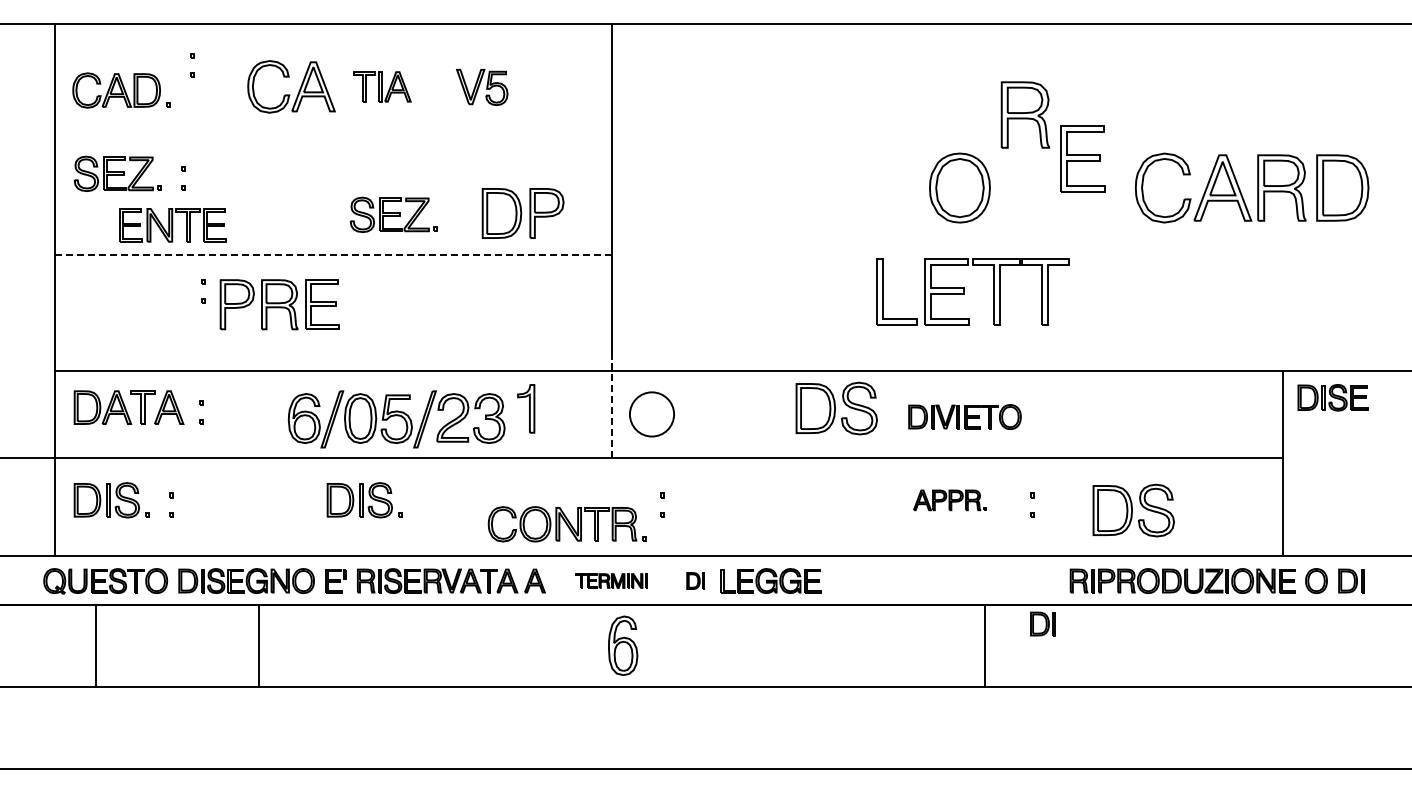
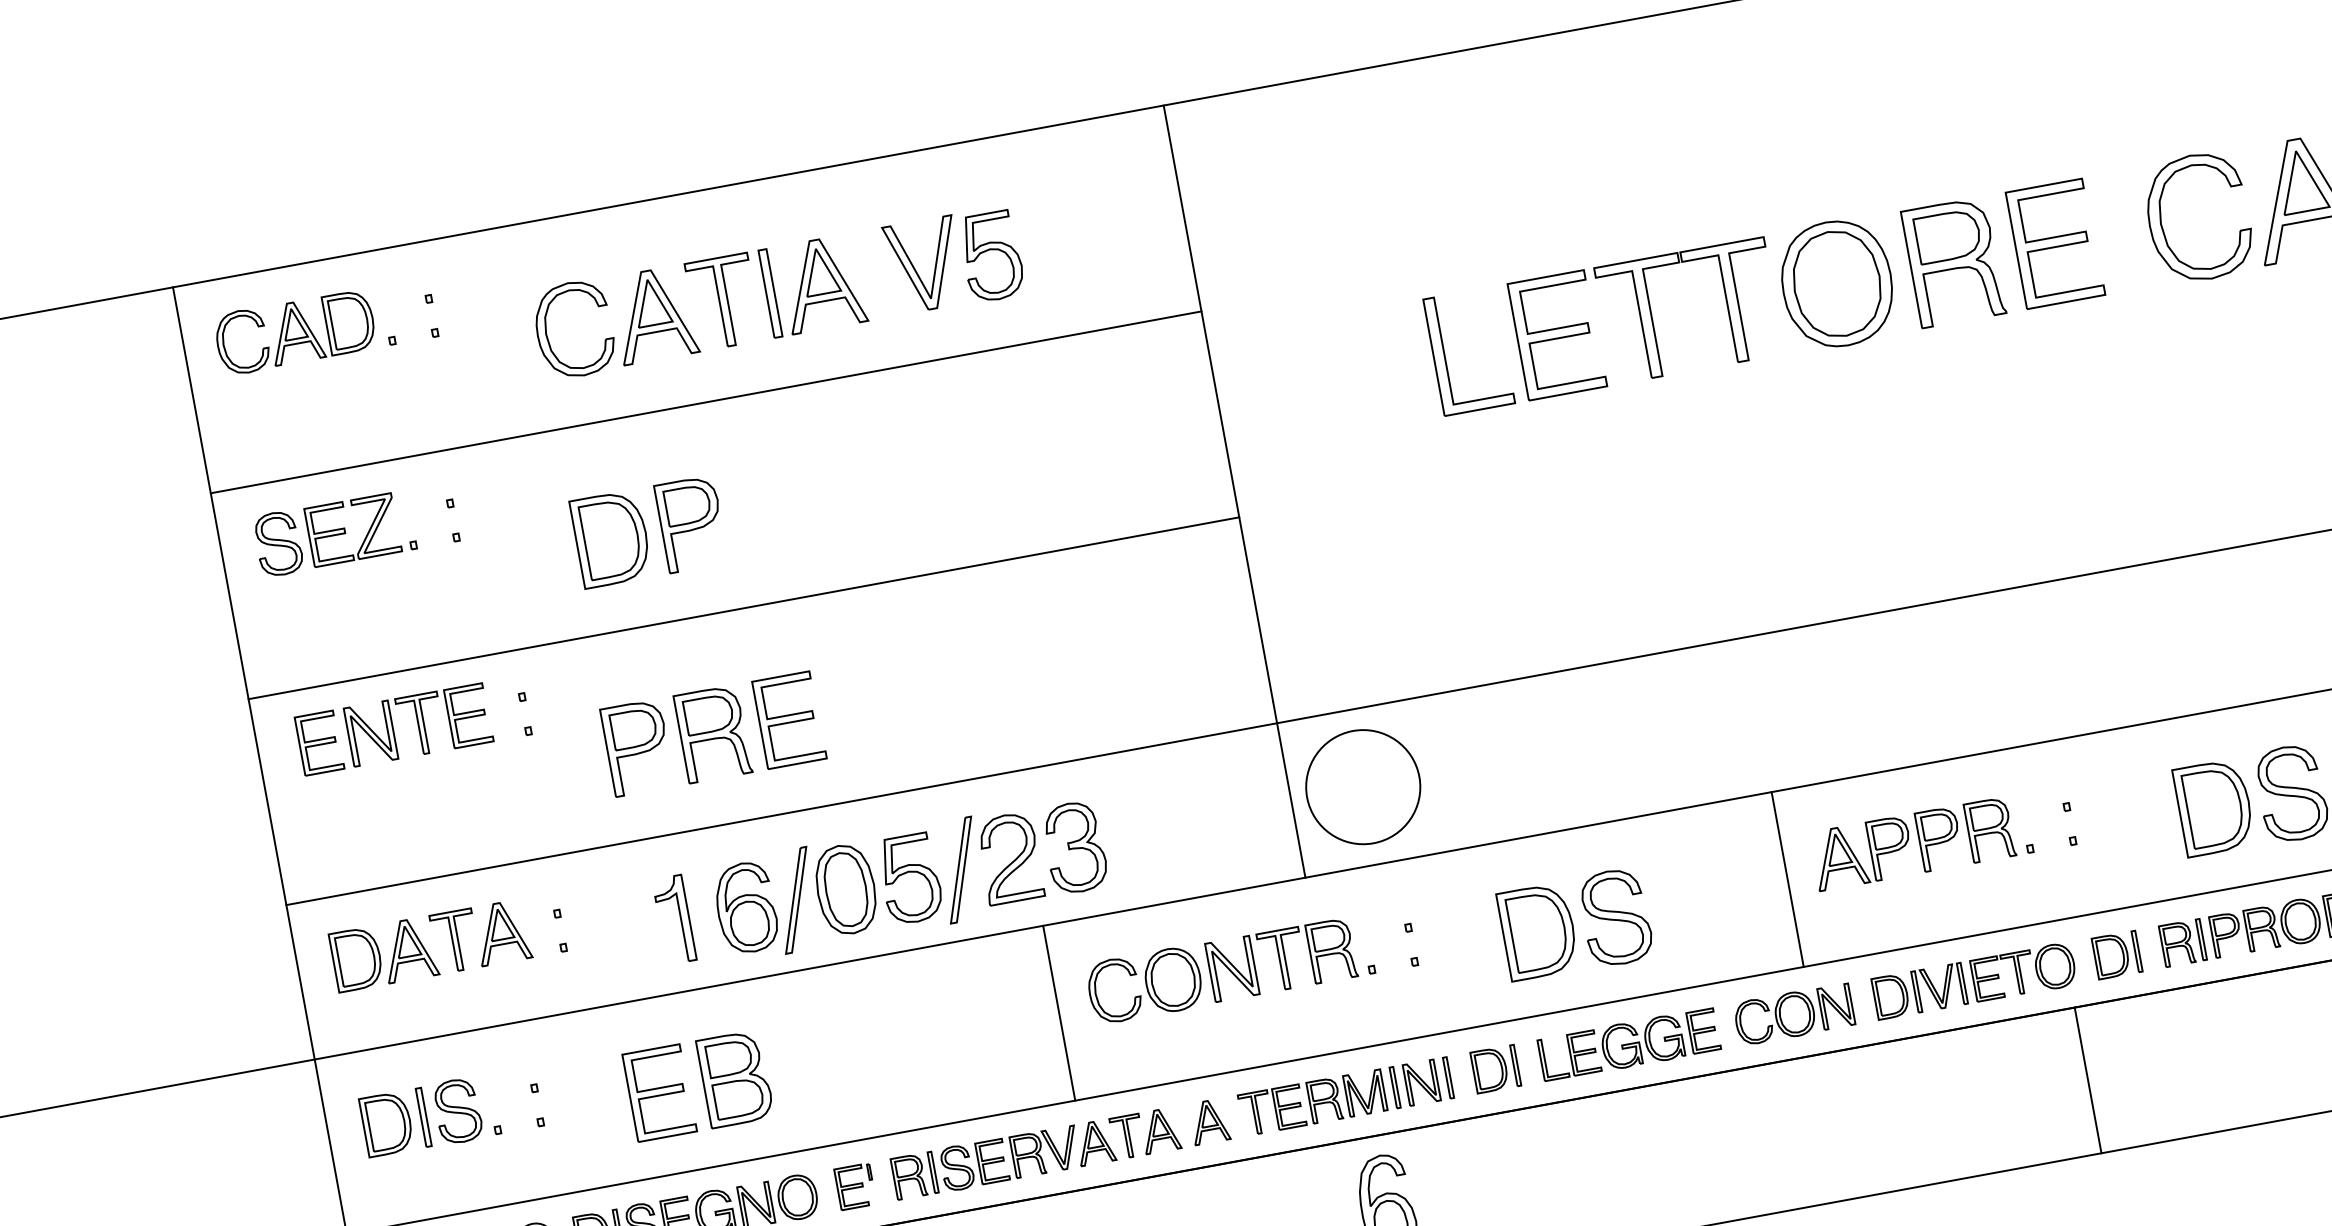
part: (382, 86) -> (776, 291), size x1.67
part: (482, 87) -> (954, 260), size x1.43
part: (121, 90) -> (303, 330), moved
part: (1024, 114) -> (1951, 261), moved
line: (332, 139) -> (705, 402), added
part: (1082, 158) -> (2054, 242), moved
part: (522, 213) -> (647, 532), moved
part: (393, 214) -> (838, 515), removed
part: (172, 225) -> (393, 729), moved
line: (333, 255) -> (744, 608), dashed -> solid
part: (964, 291) -> (1588, 328), moved
part: (279, 304) -> (712, 733), moved
part: (526, 408) -> (674, 919), moved
line: (611, 408) -> (1289, 789), dashed -> solid
part: (836, 408) -> (1575, 924), moved
circle: (651, 414) -> (1362, 787), size x1.43
part: (964, 416) -> (1973, 980), moved
part: (364, 500) -> (879, 1034), removed
part: (949, 500) -> (1920, 843), size x1.67
line: (464, 506) -> (1059, 1012), added
line: (873, 506) -> (1787, 878), added
part: (260, 510) -> (698, 1085), added
part: (566, 524) -> (1228, 970), moved
part: (611, 580) -> (1345, 1095), size x1.67
part: (695, 580) -> (1494, 1068), size x1.43
part: (863, 580) -> (1793, 1013), added
part: (1042, 623) -> (2115, 954), moved
line: (984, 646) -> (2087, 1080), moved

